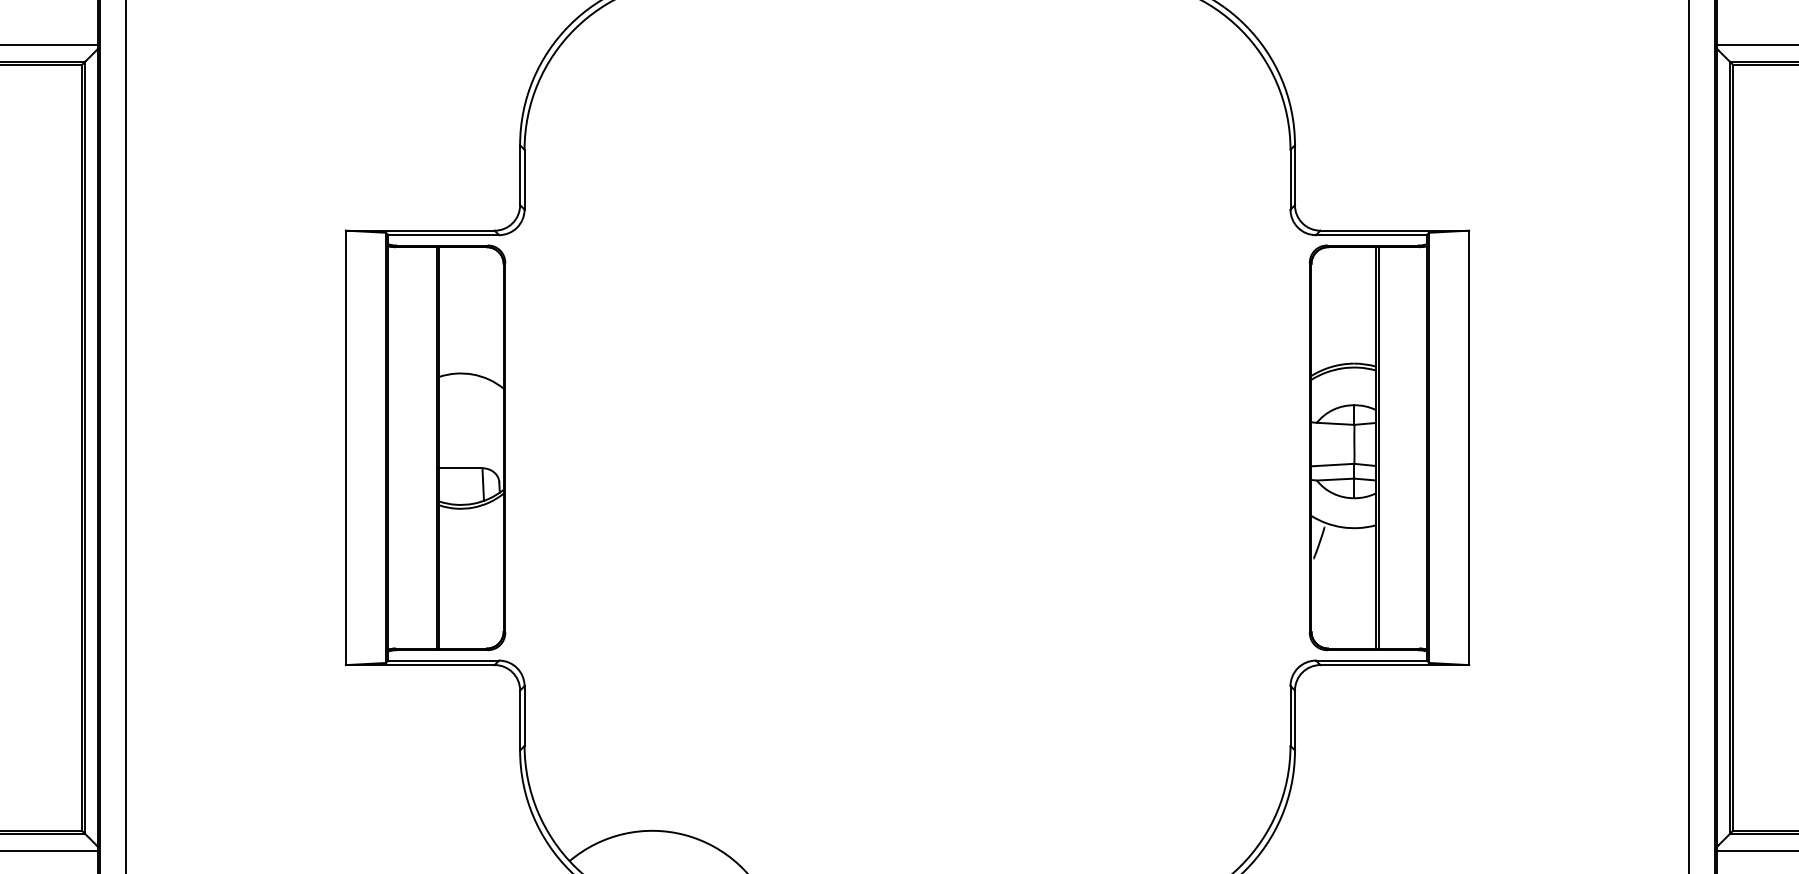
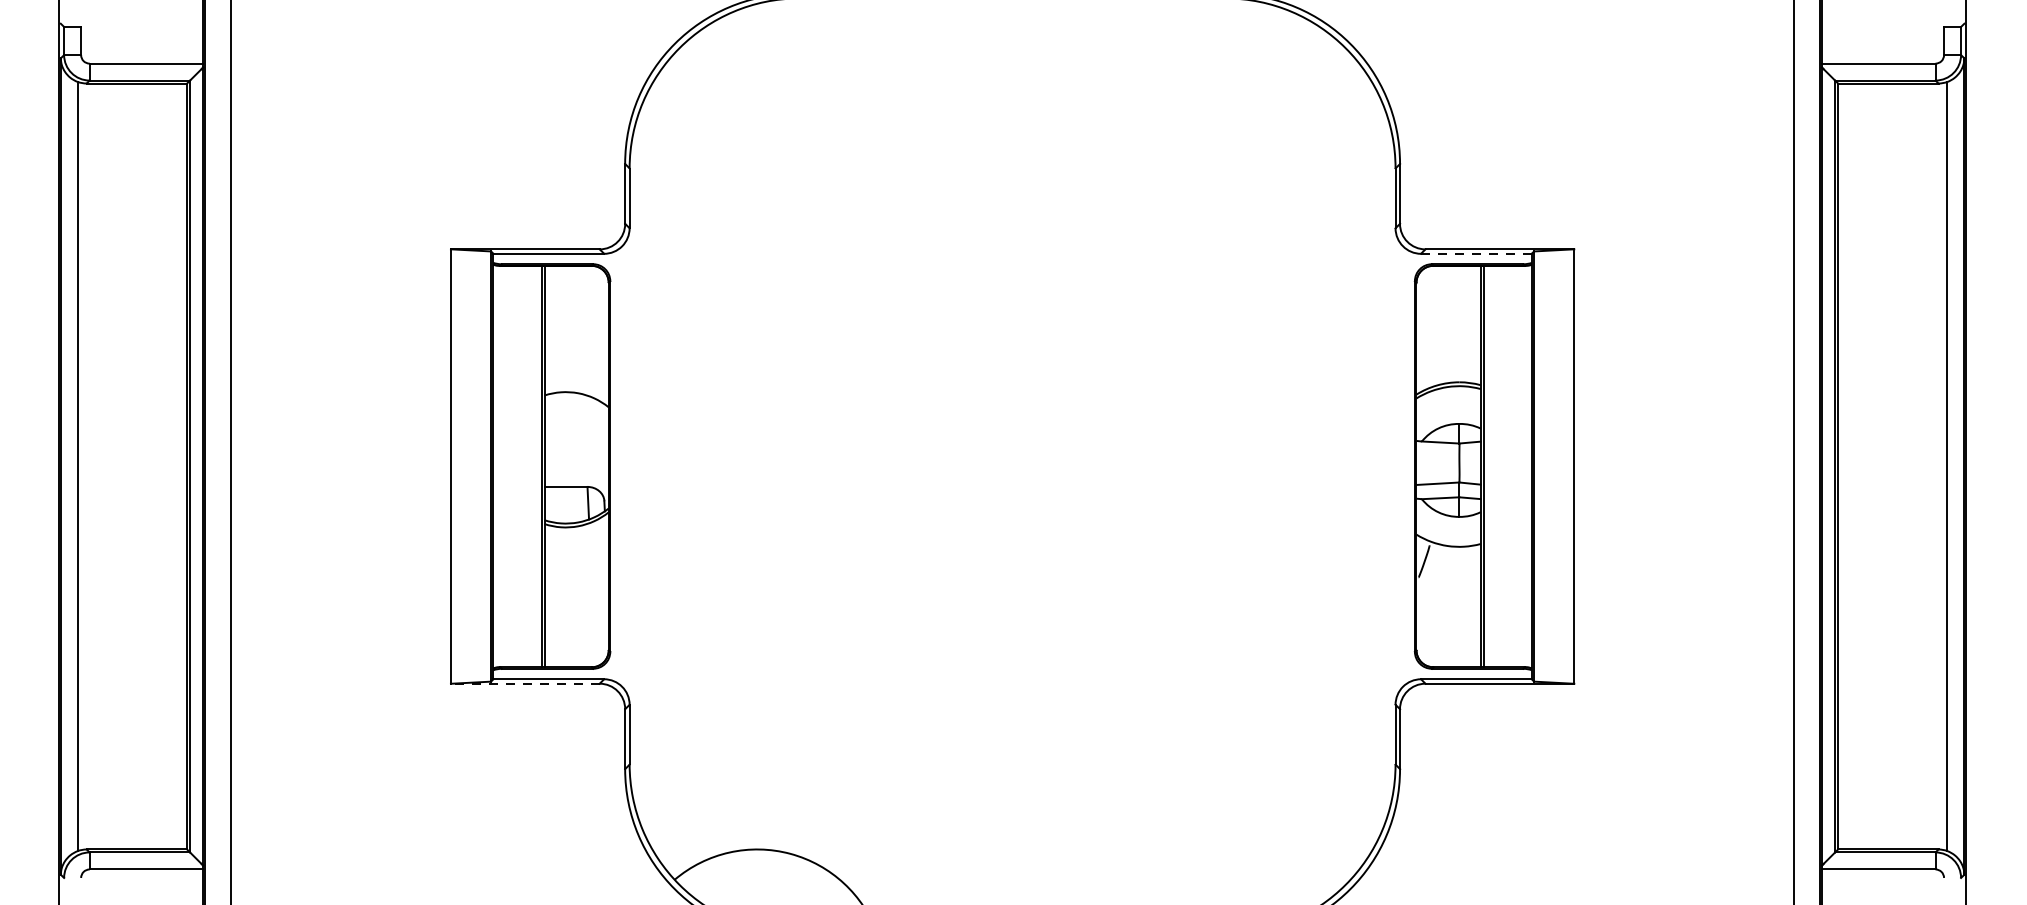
line: (1370, 234) -> (1475, 253), solid -> dashed
line: (419, 664) -> (524, 683), solid -> dashed

